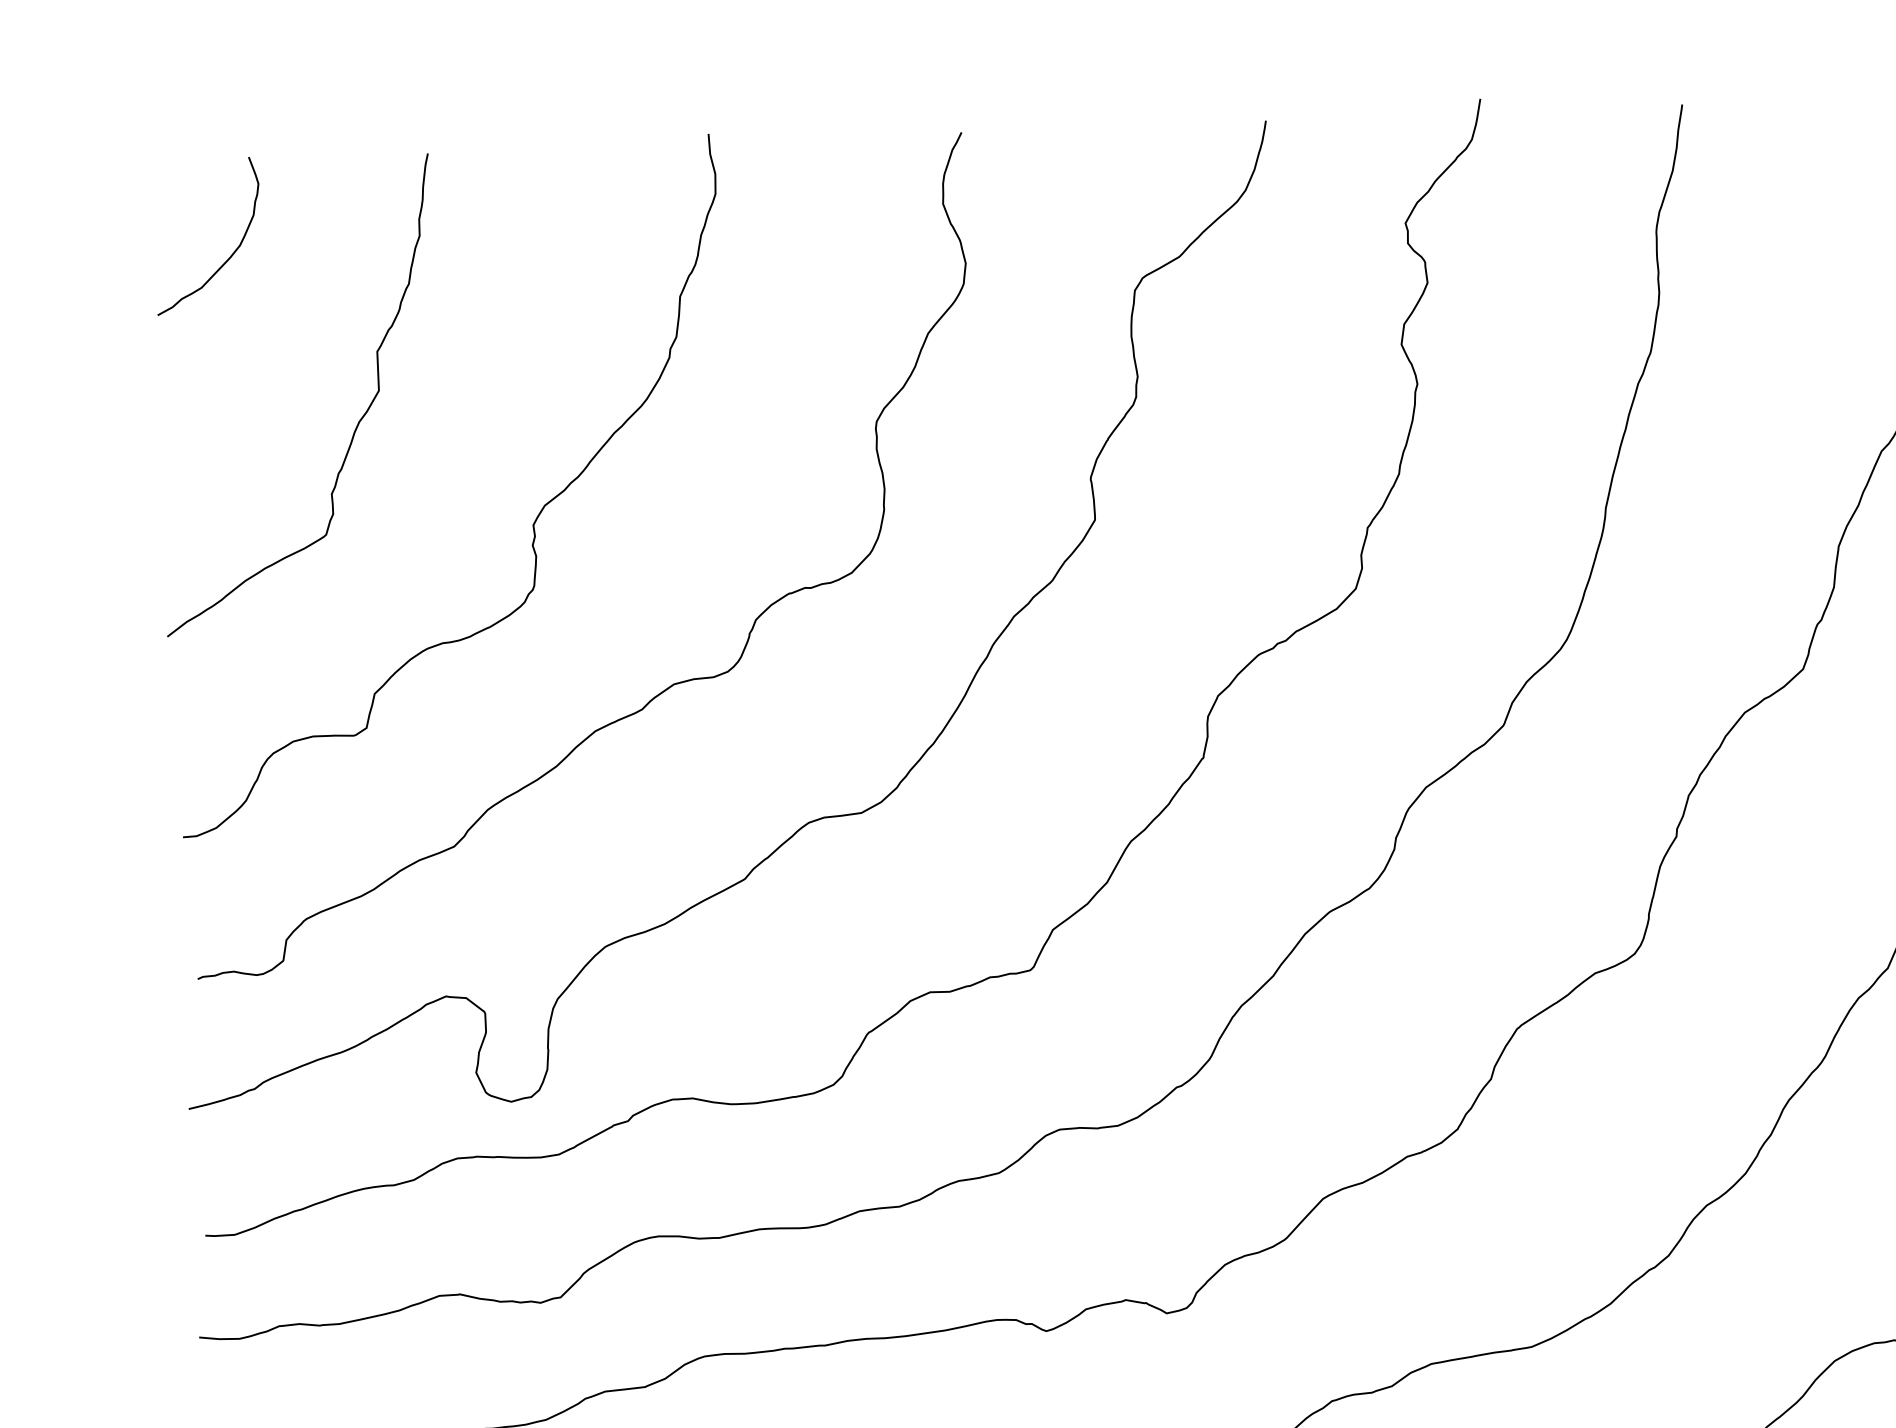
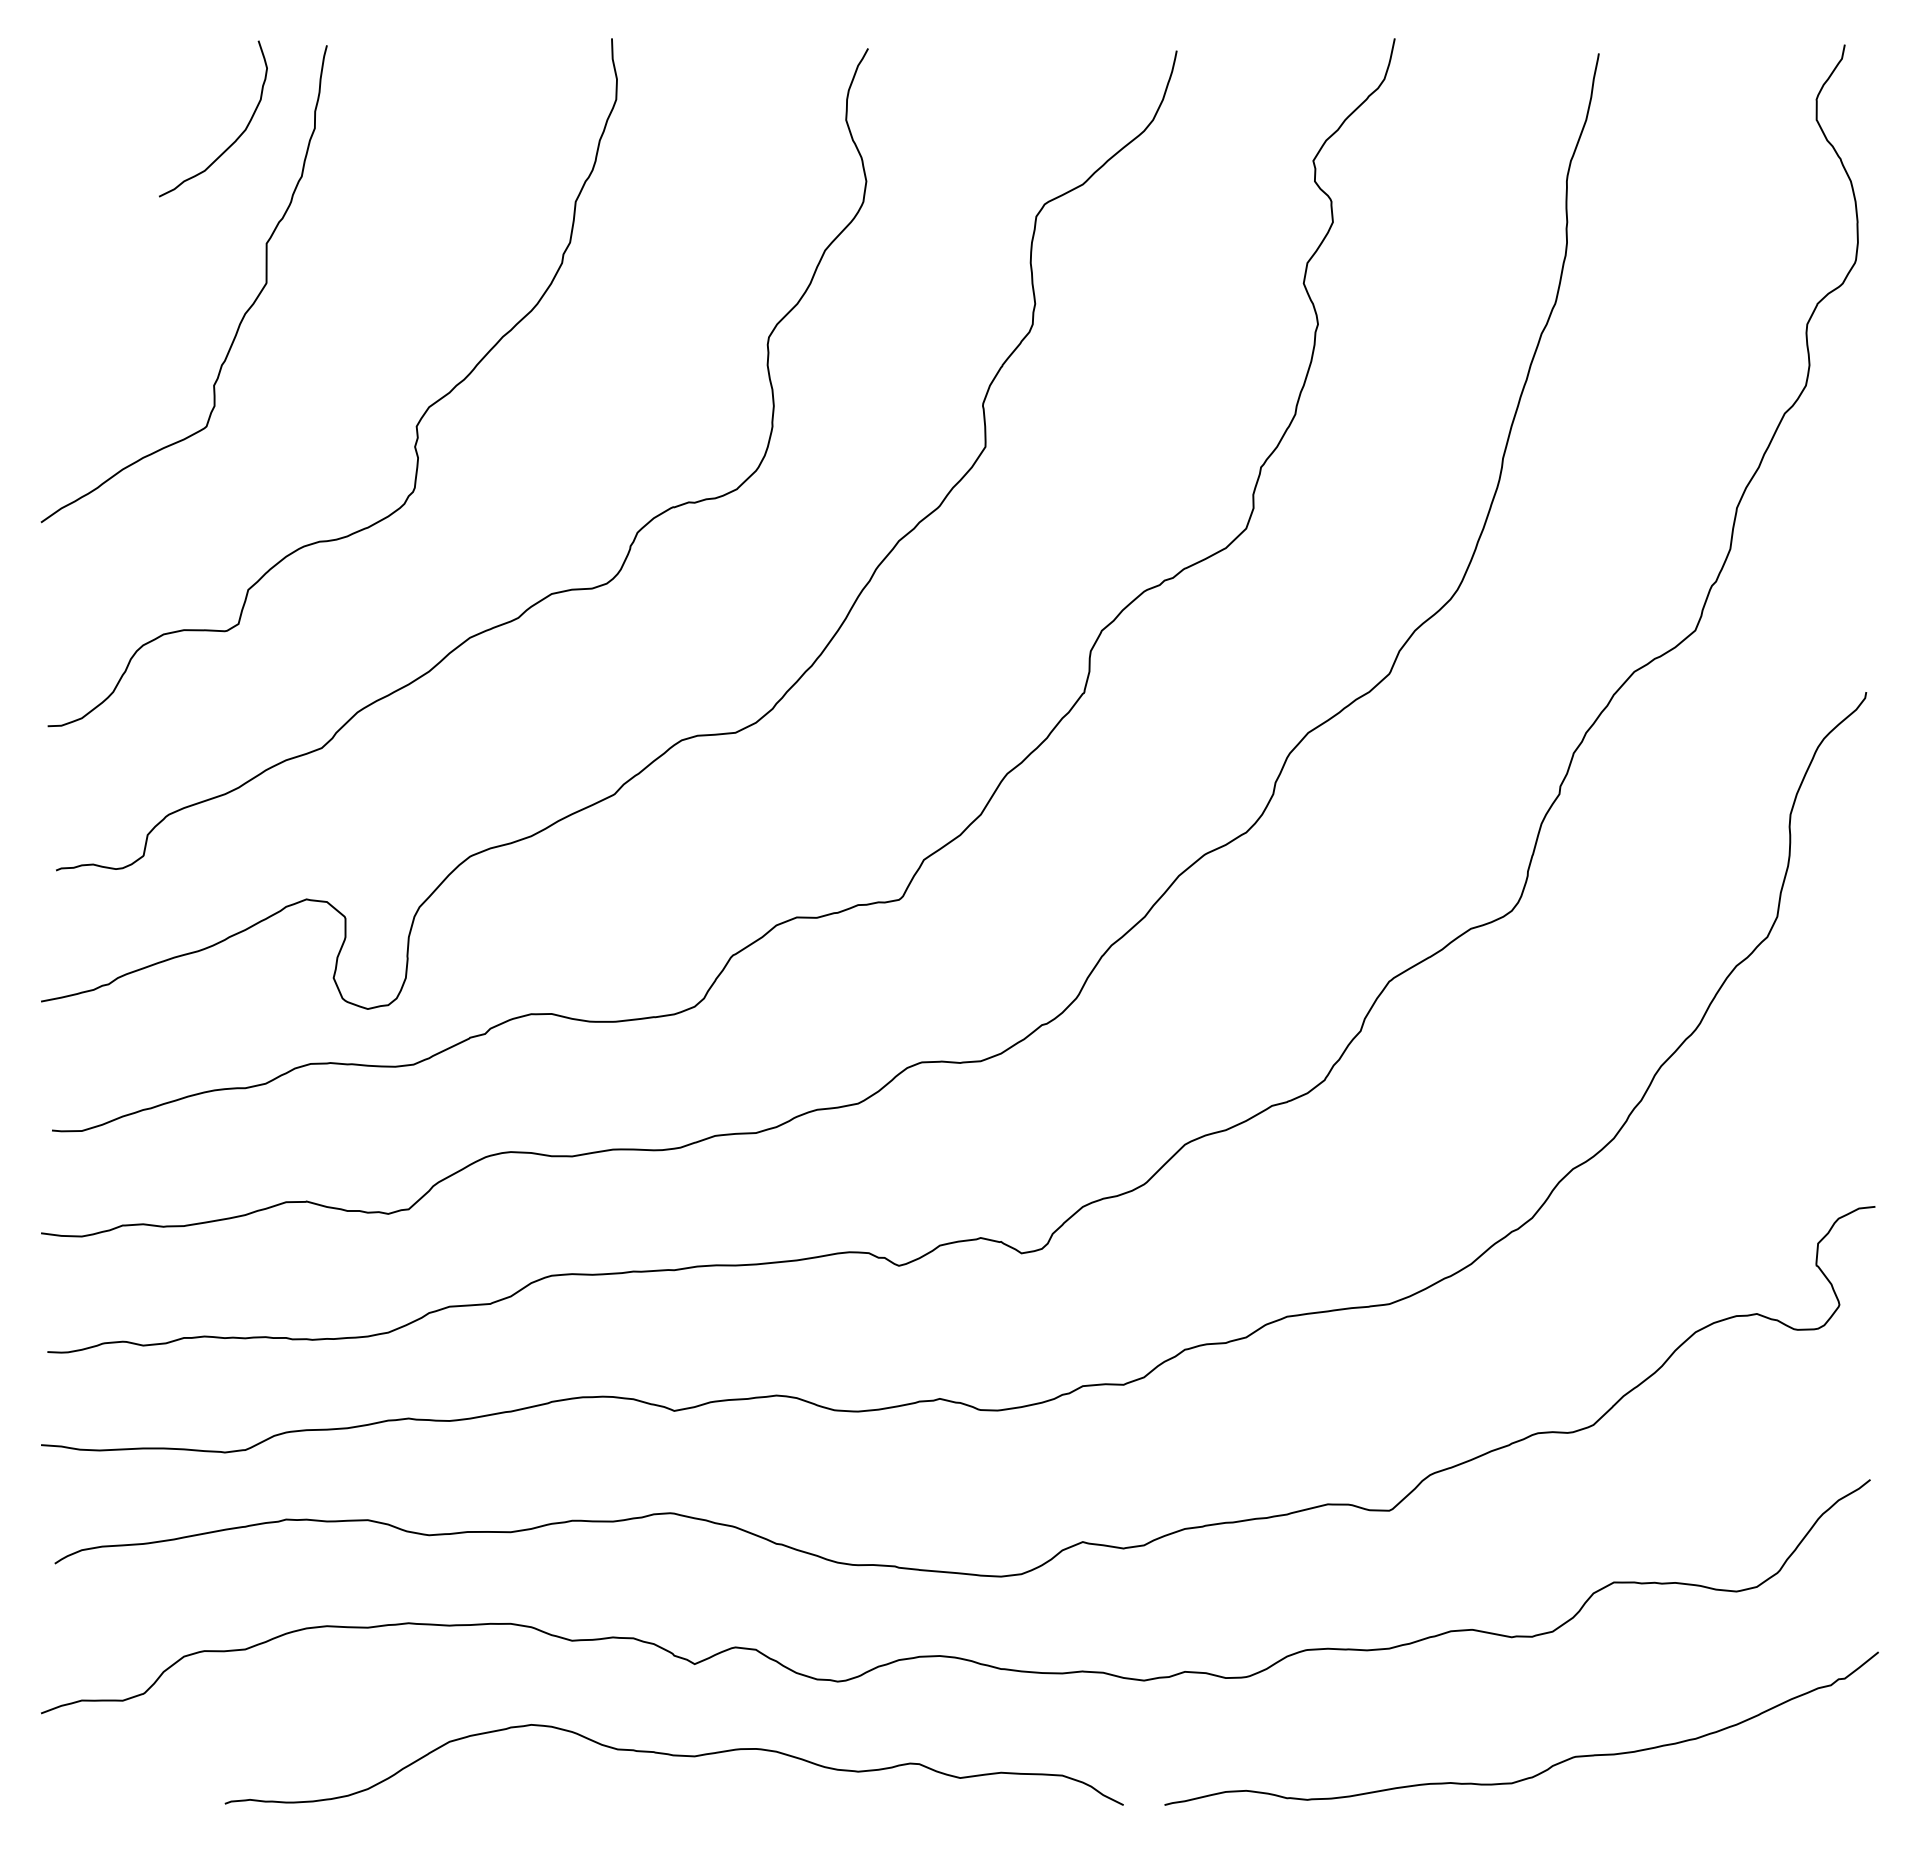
curve: (230, 255) -> (235, 139), moved

